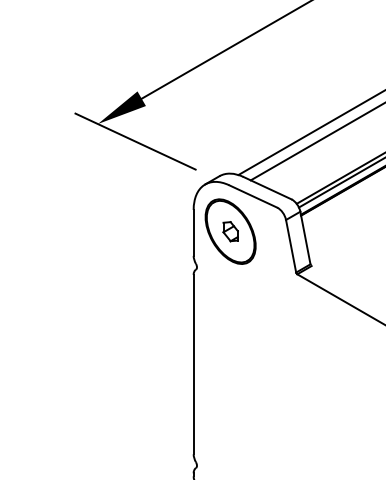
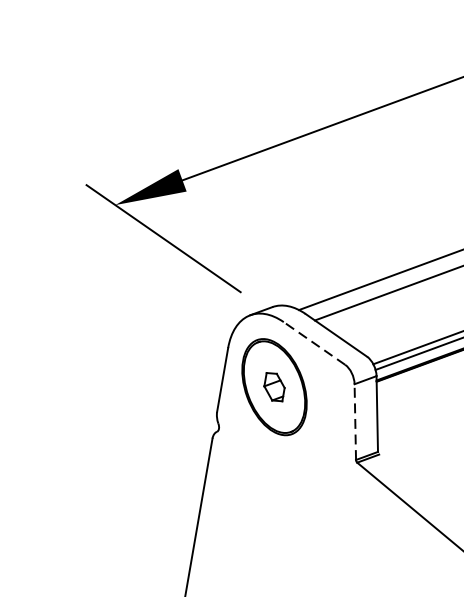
line: (252, 196) -> (313, 343), solid -> dashed
line: (291, 246) -> (355, 422), solid -> dashed

